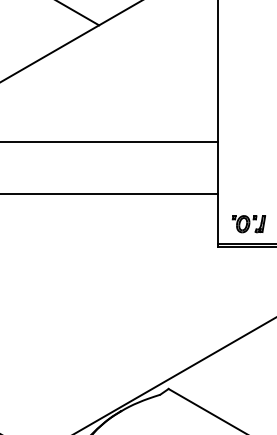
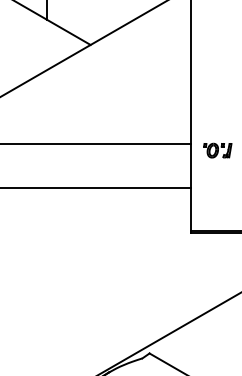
part: (248, 223) -> (217, 150), moved

